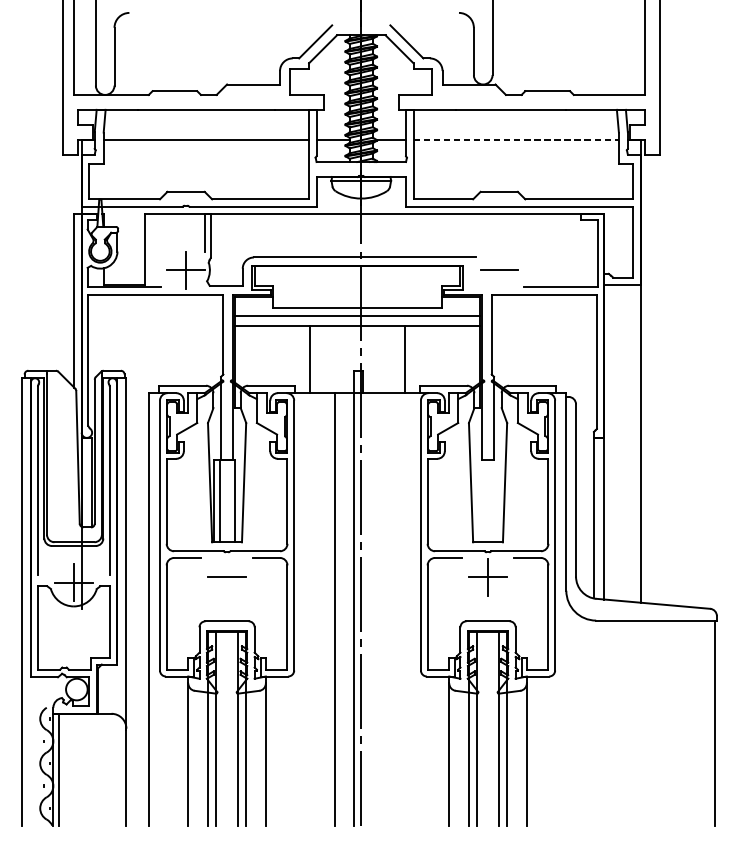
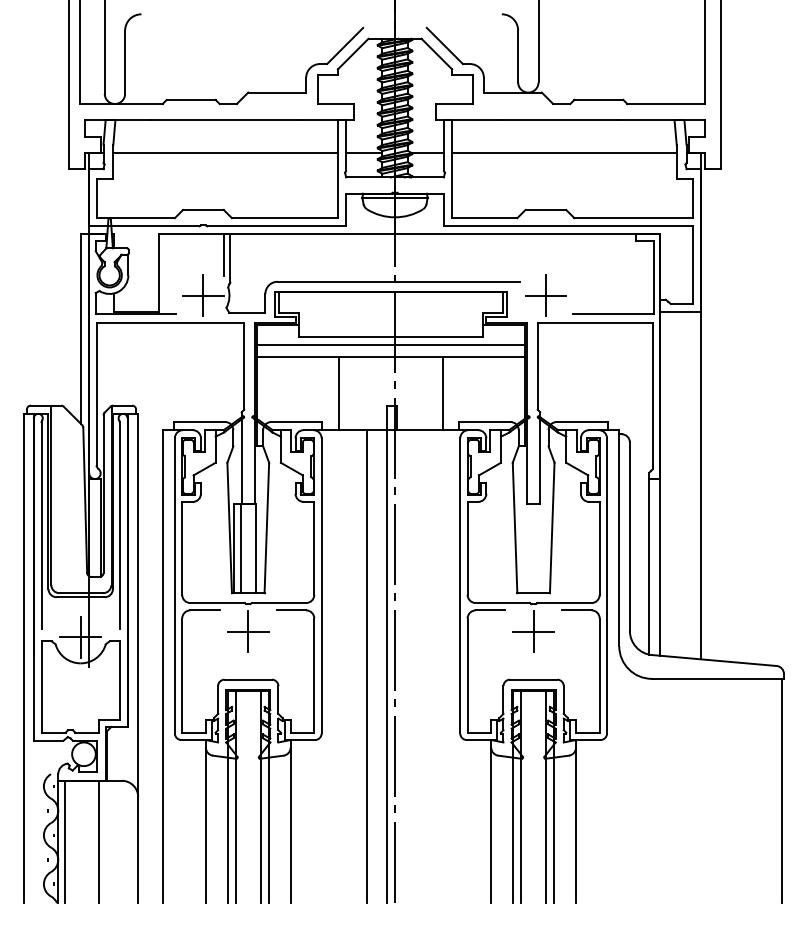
line: (516, 139) -> (564, 152), dashed -> solid
line: (498, 270) -> (545, 295), added
line: (227, 577) -> (248, 631), added
line: (91, 769) -> (99, 841), added

